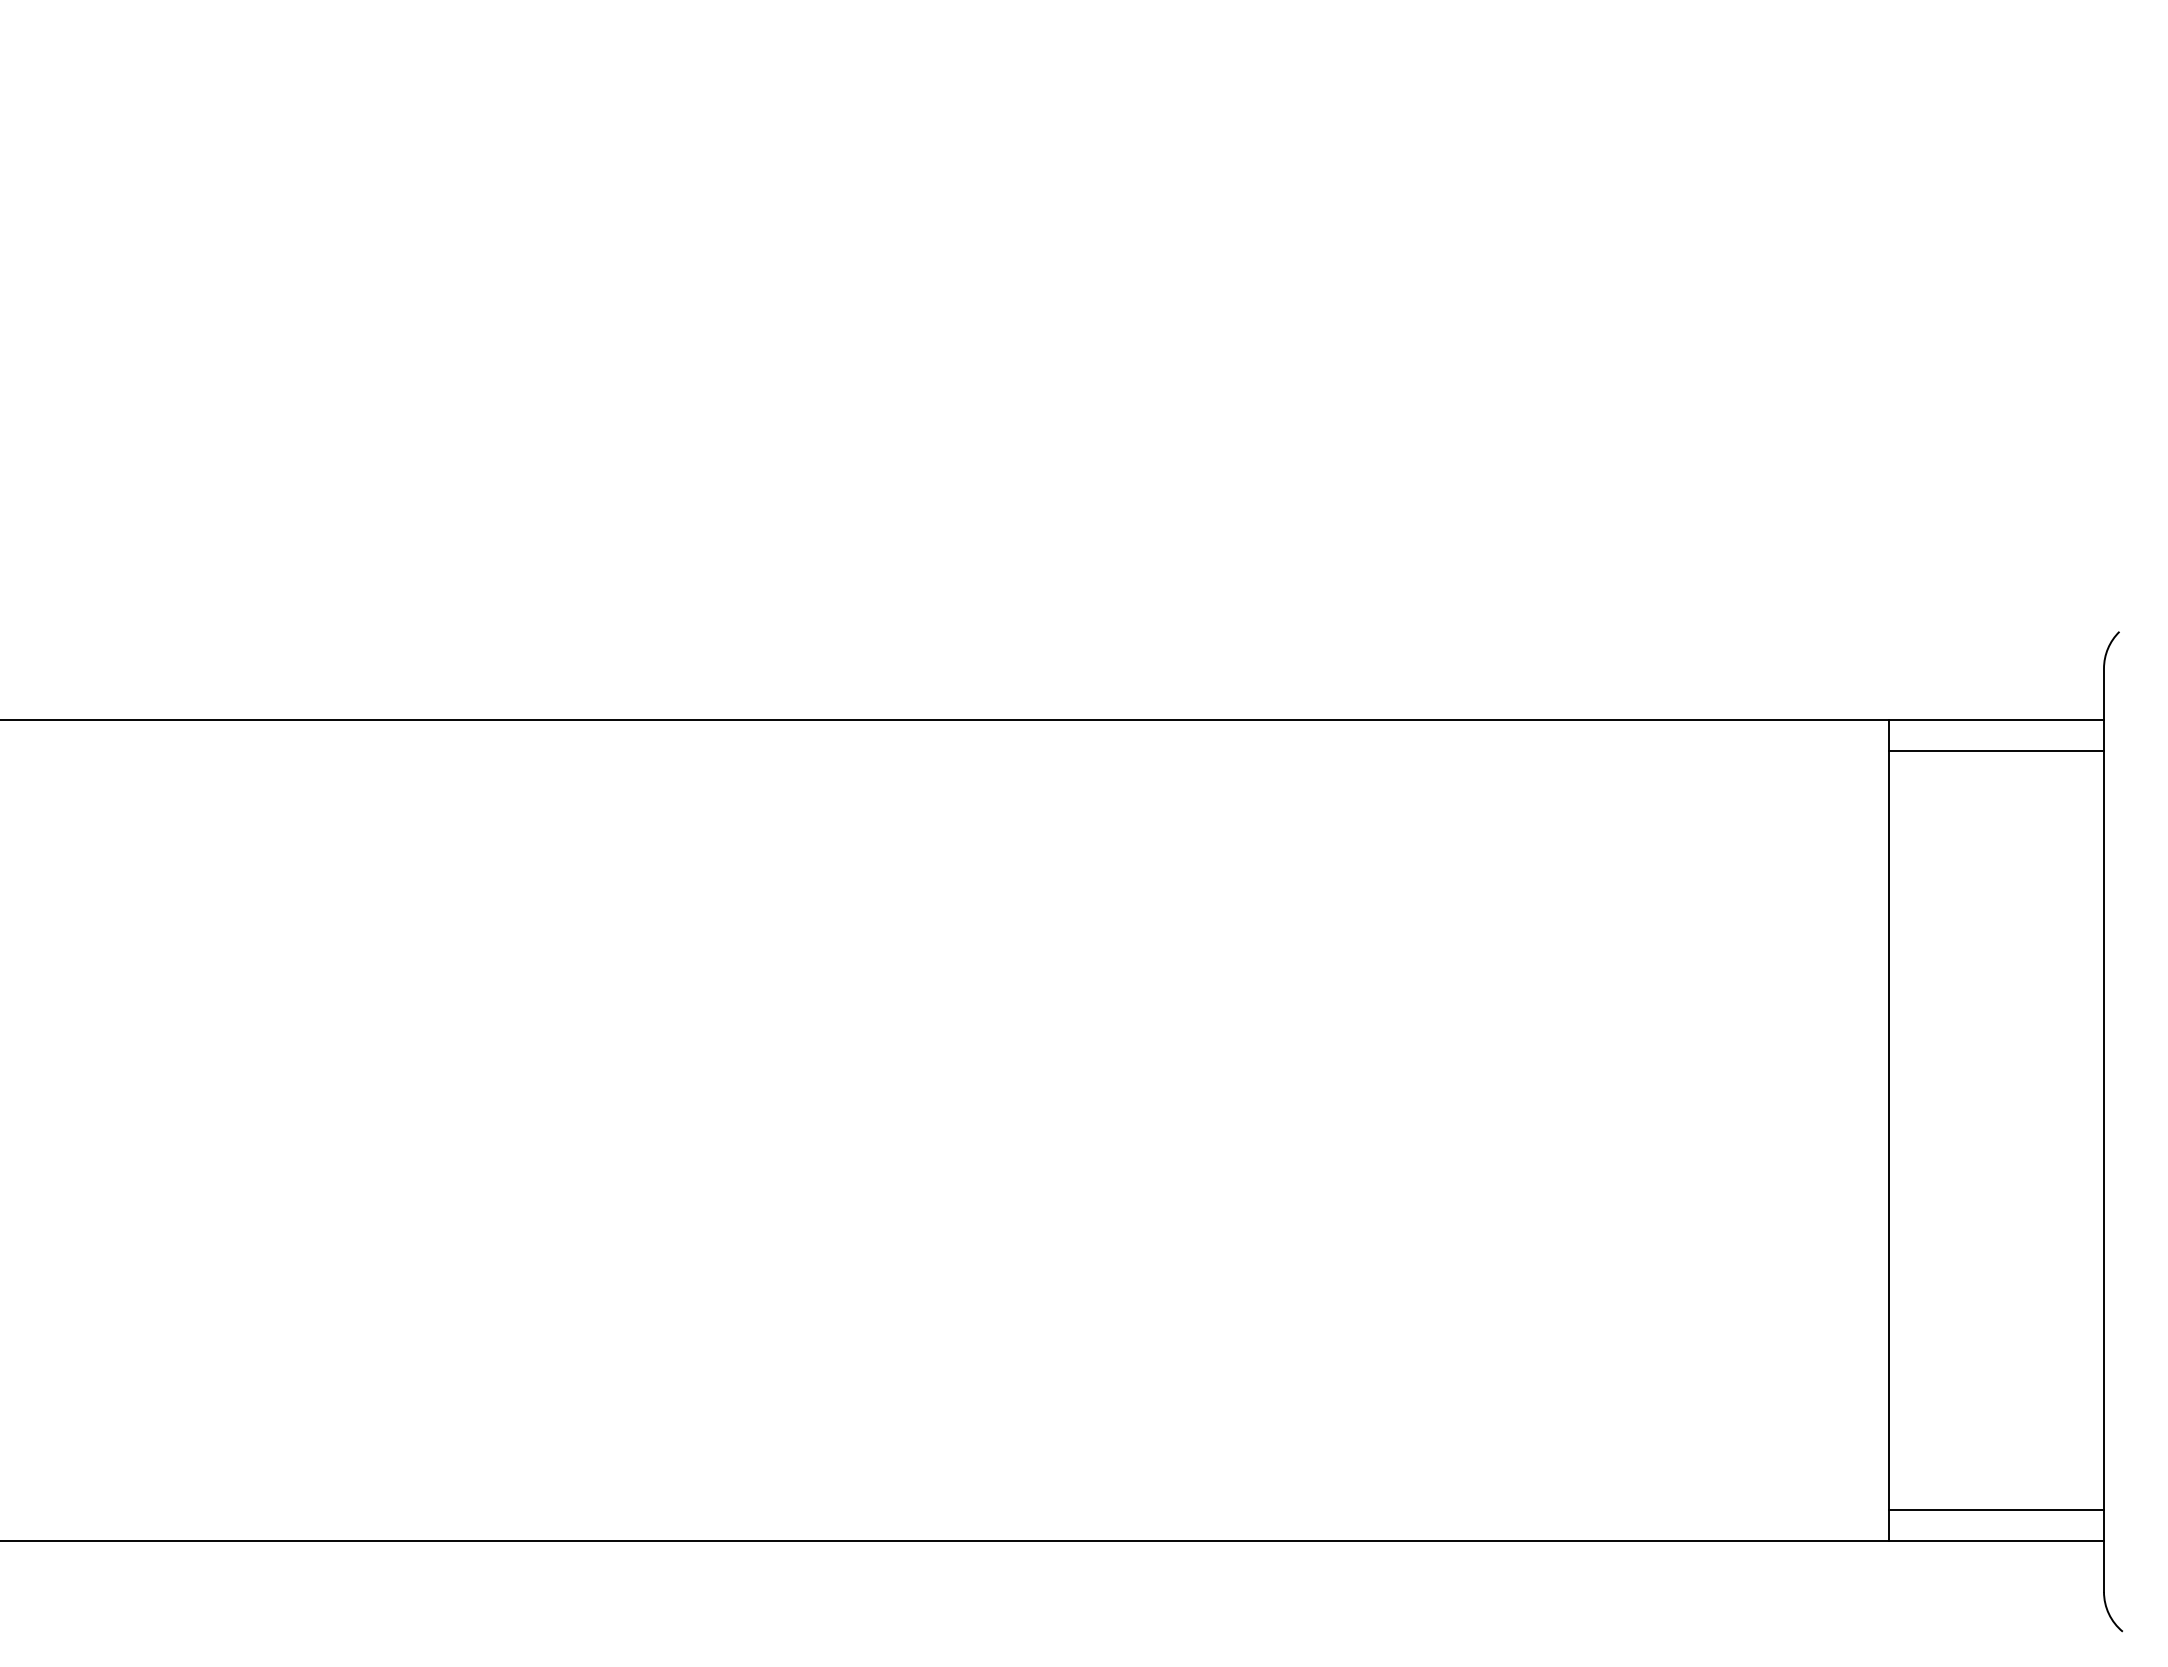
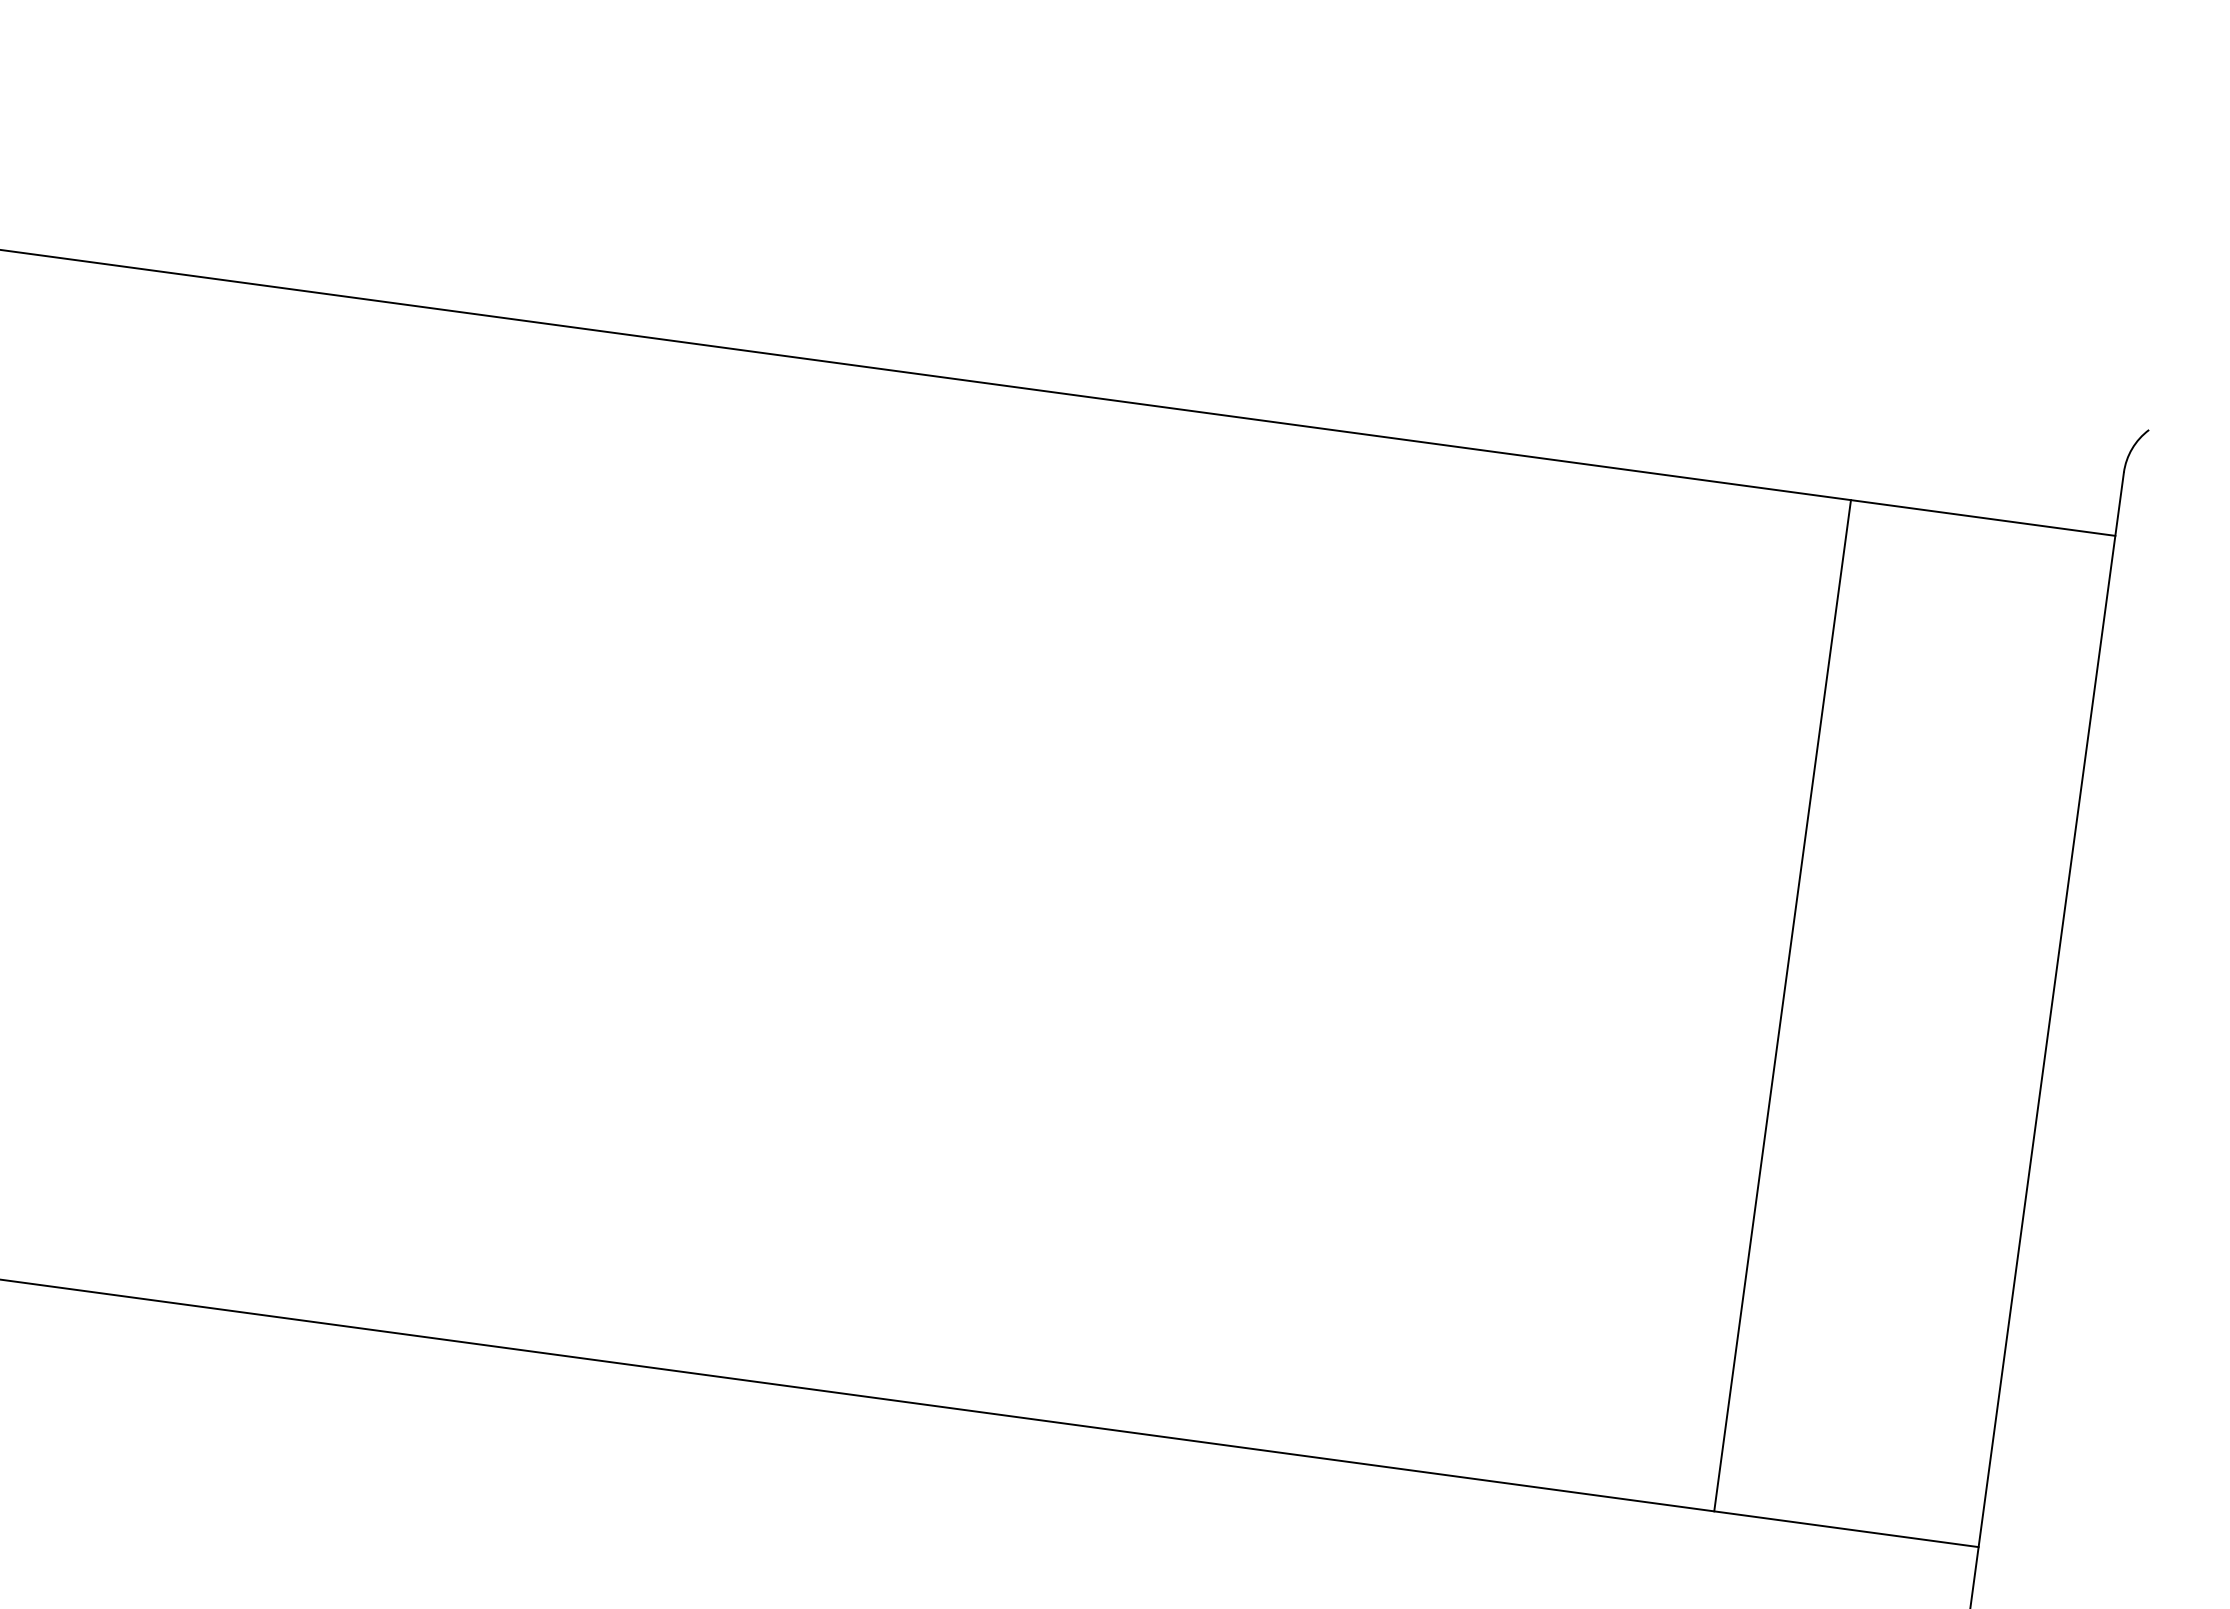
line: (1996, 750) -> (1977, 555), removed
line: (1996, 1509) -> (1851, 1490), removed

